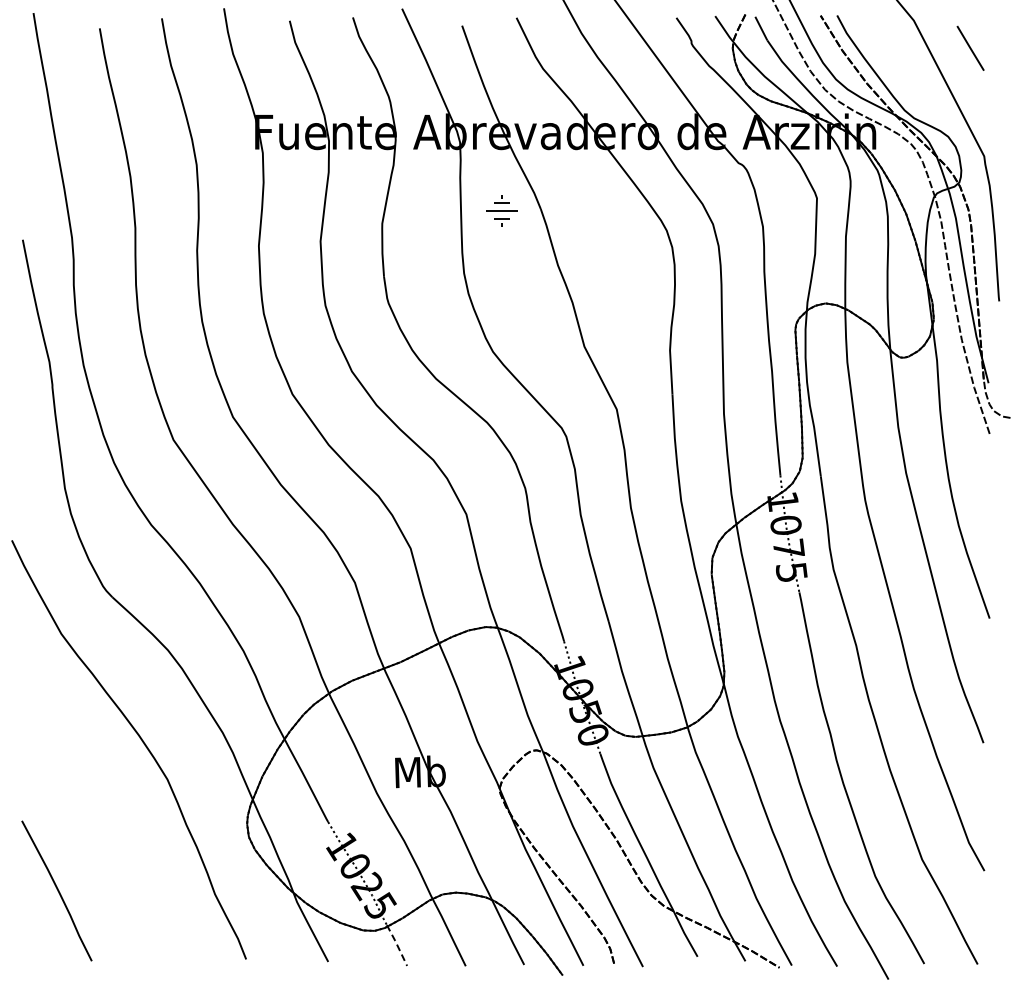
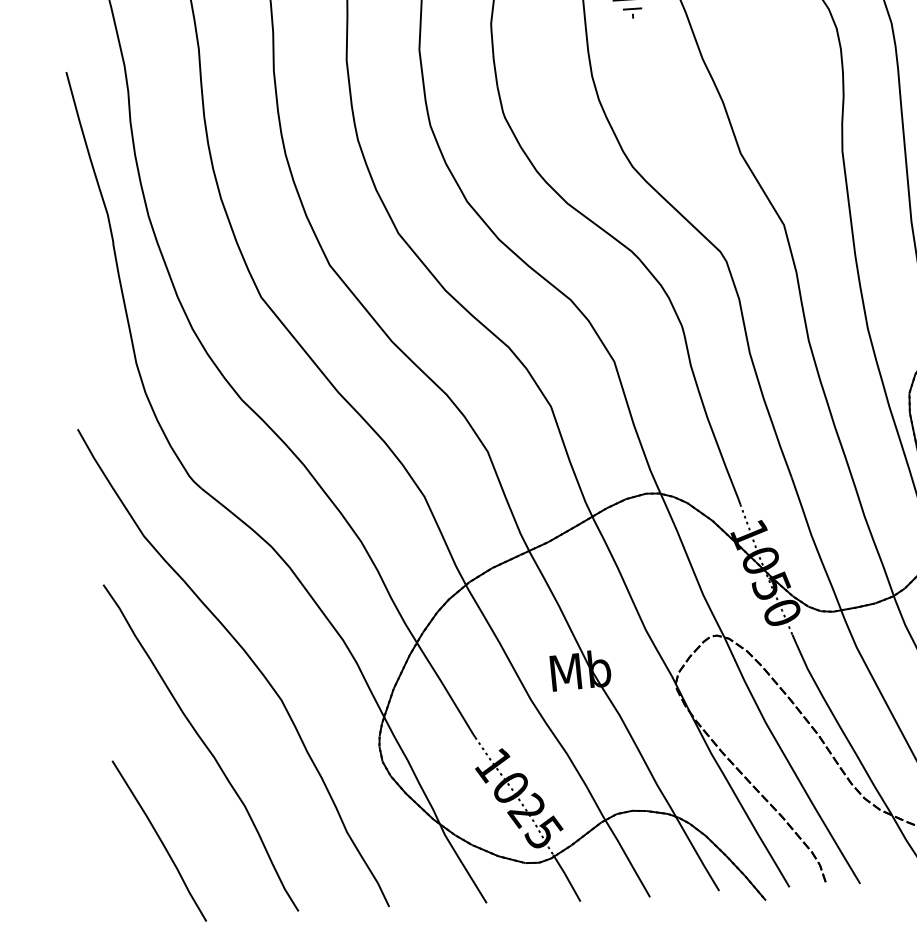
curve: (100, 814) -> (204, 746), added
line: (397, 945) -> (567, 878), dashed -> solid

